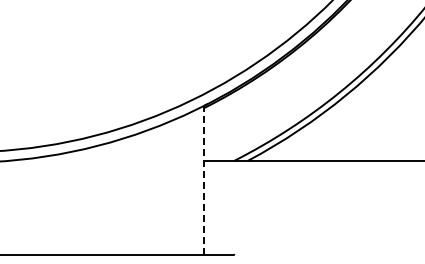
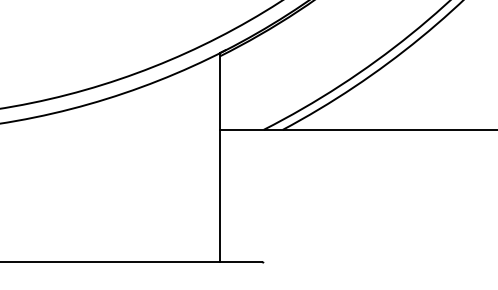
line: (203, 179) -> (219, 156), dashed -> solid

